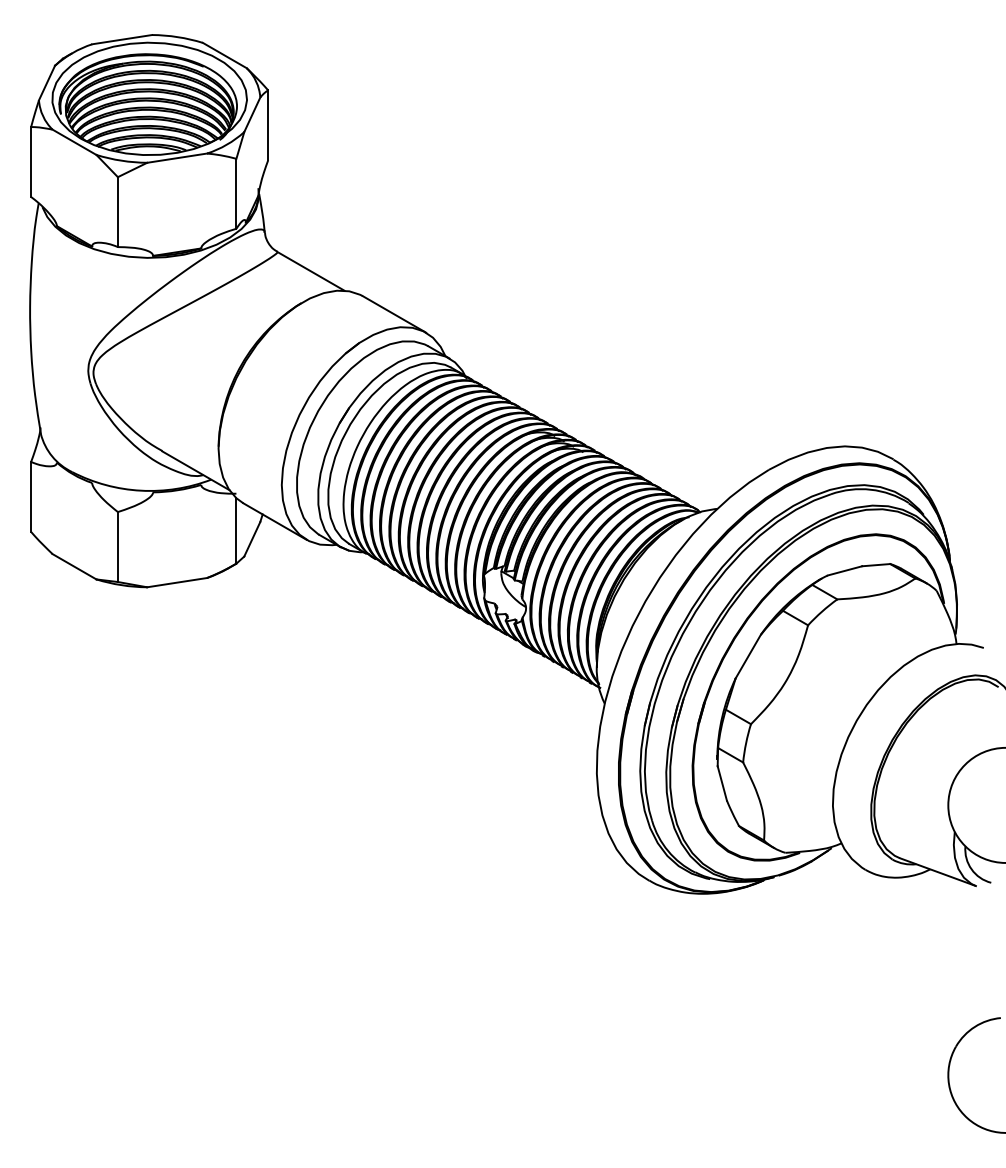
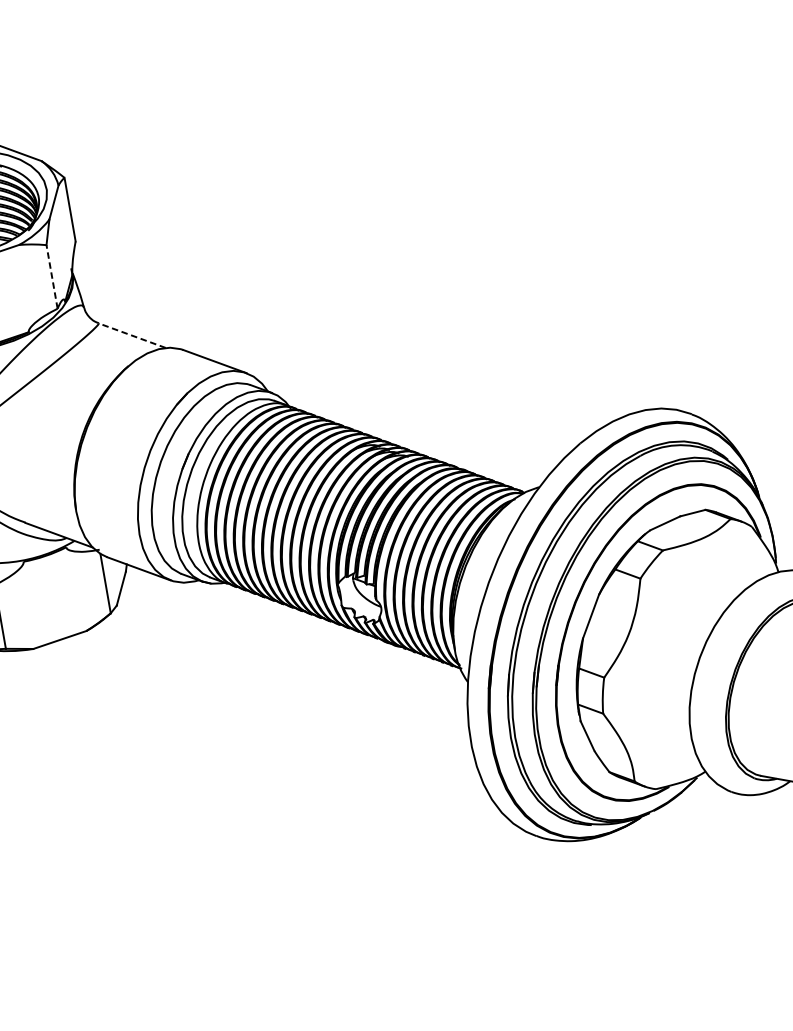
line: (236, 193) -> (52, 276), solid -> dashed
line: (311, 271) -> (132, 335), solid -> dashed

